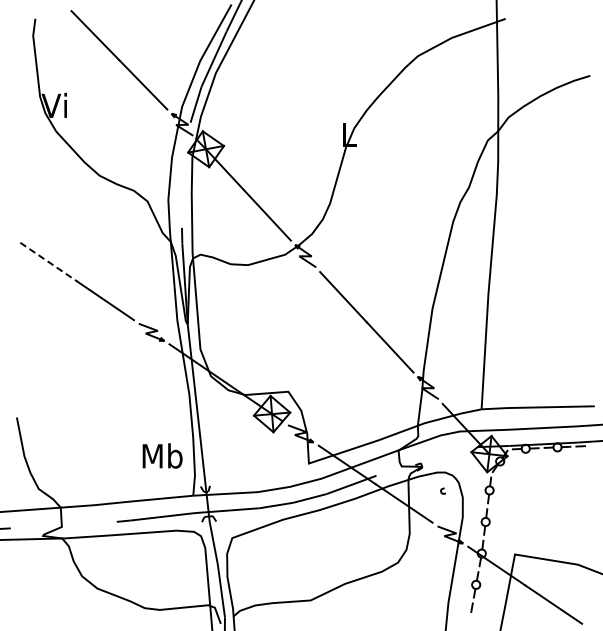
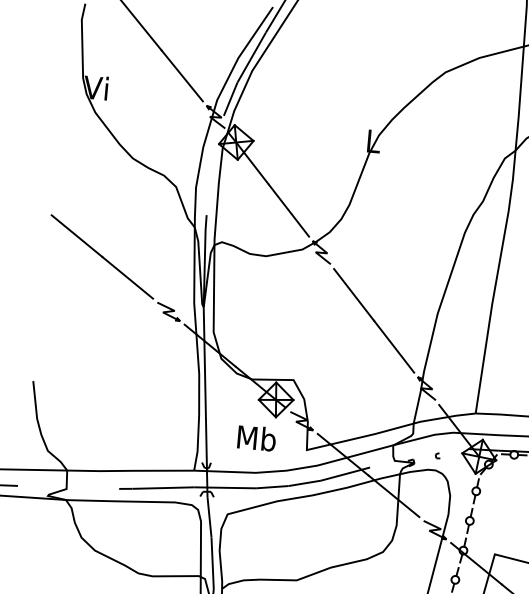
line: (49, 262) -> (77, 236), dashed -> solid
text: (162, 455) -> (256, 437), moved
line: (442, 489) -> (437, 454), moved

